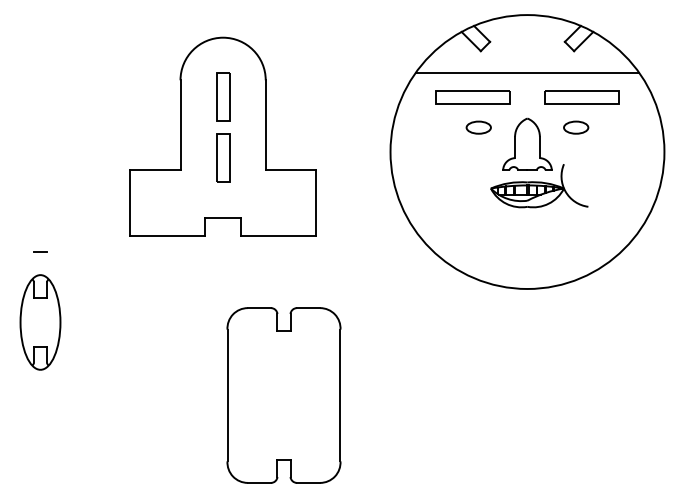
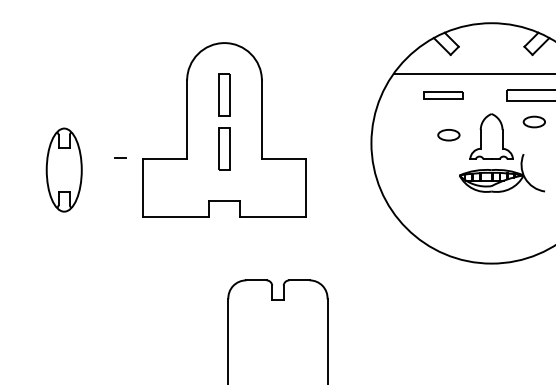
part: (472, 97) -> (443, 95), size x0.6
part: (478, 127) -> (448, 135), moved
line: (40, 251) -> (120, 156), moved
part: (40, 322) -> (64, 170), moved

